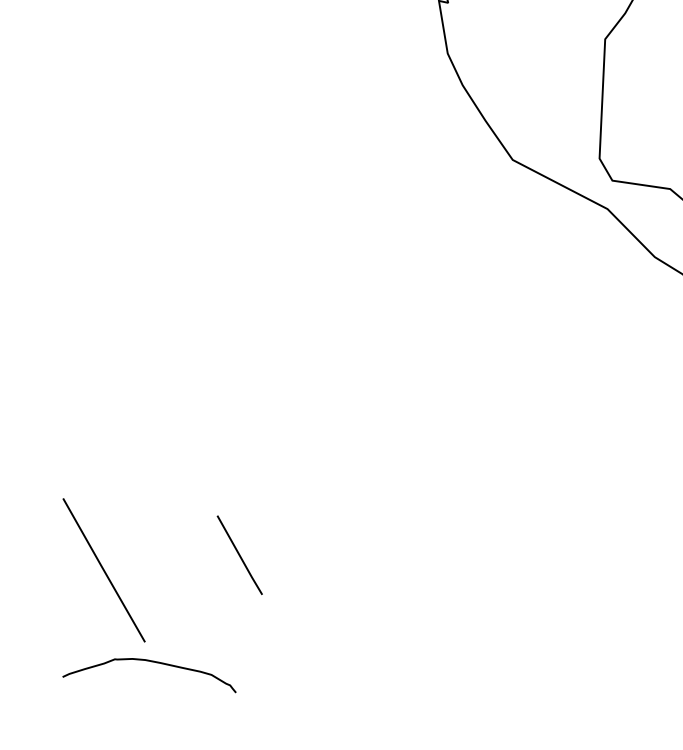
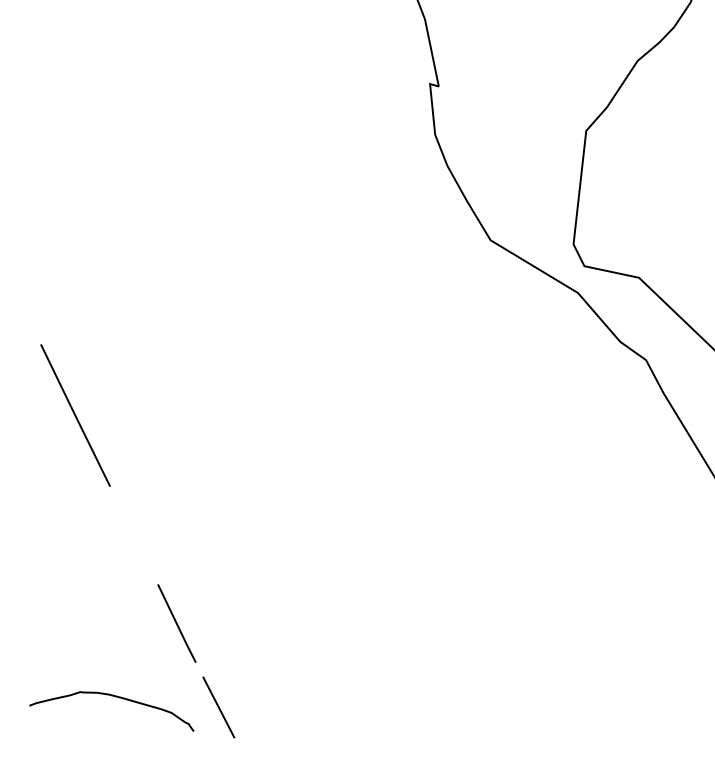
line: (239, 555) -> (176, 623), moved
line: (104, 570) -> (75, 415), moved
line: (260, 666) -> (218, 707), added

